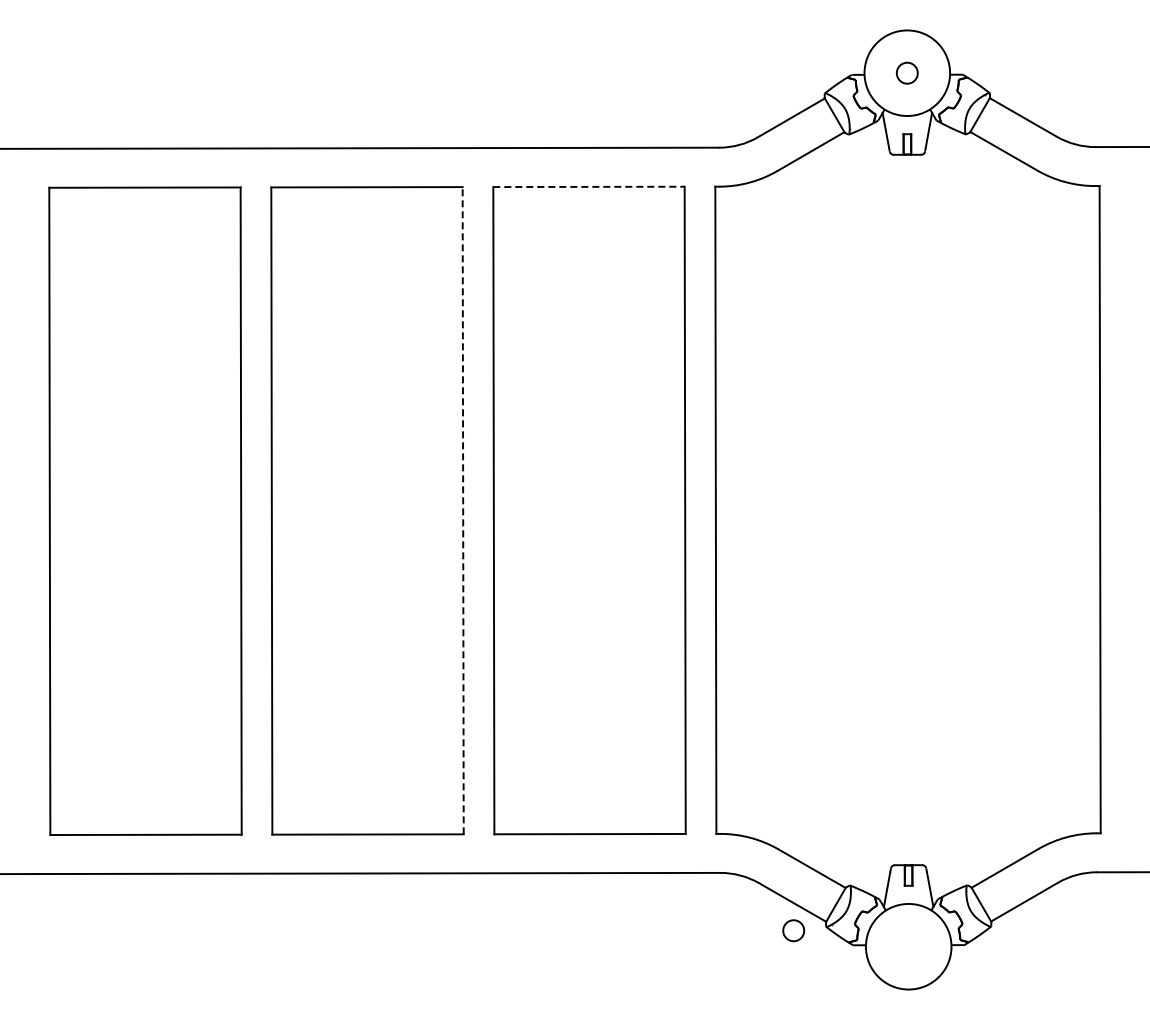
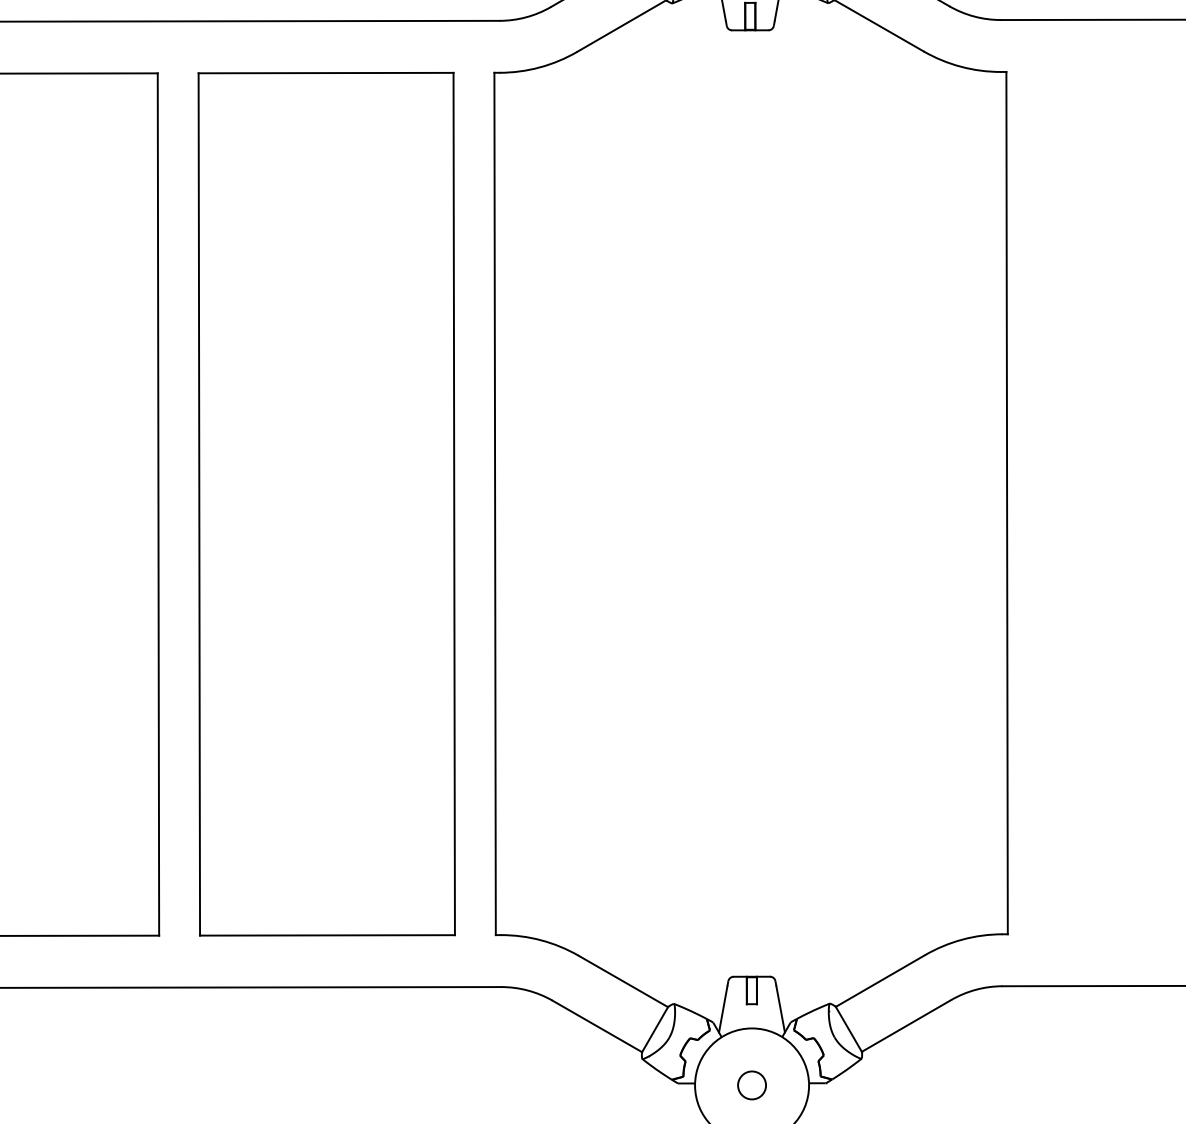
line: (589, 186) -> (326, 72), dashed -> solid
line: (463, 510) -> (158, 504), dashed -> solid
circle: (793, 930) -> (751, 1085), moved

